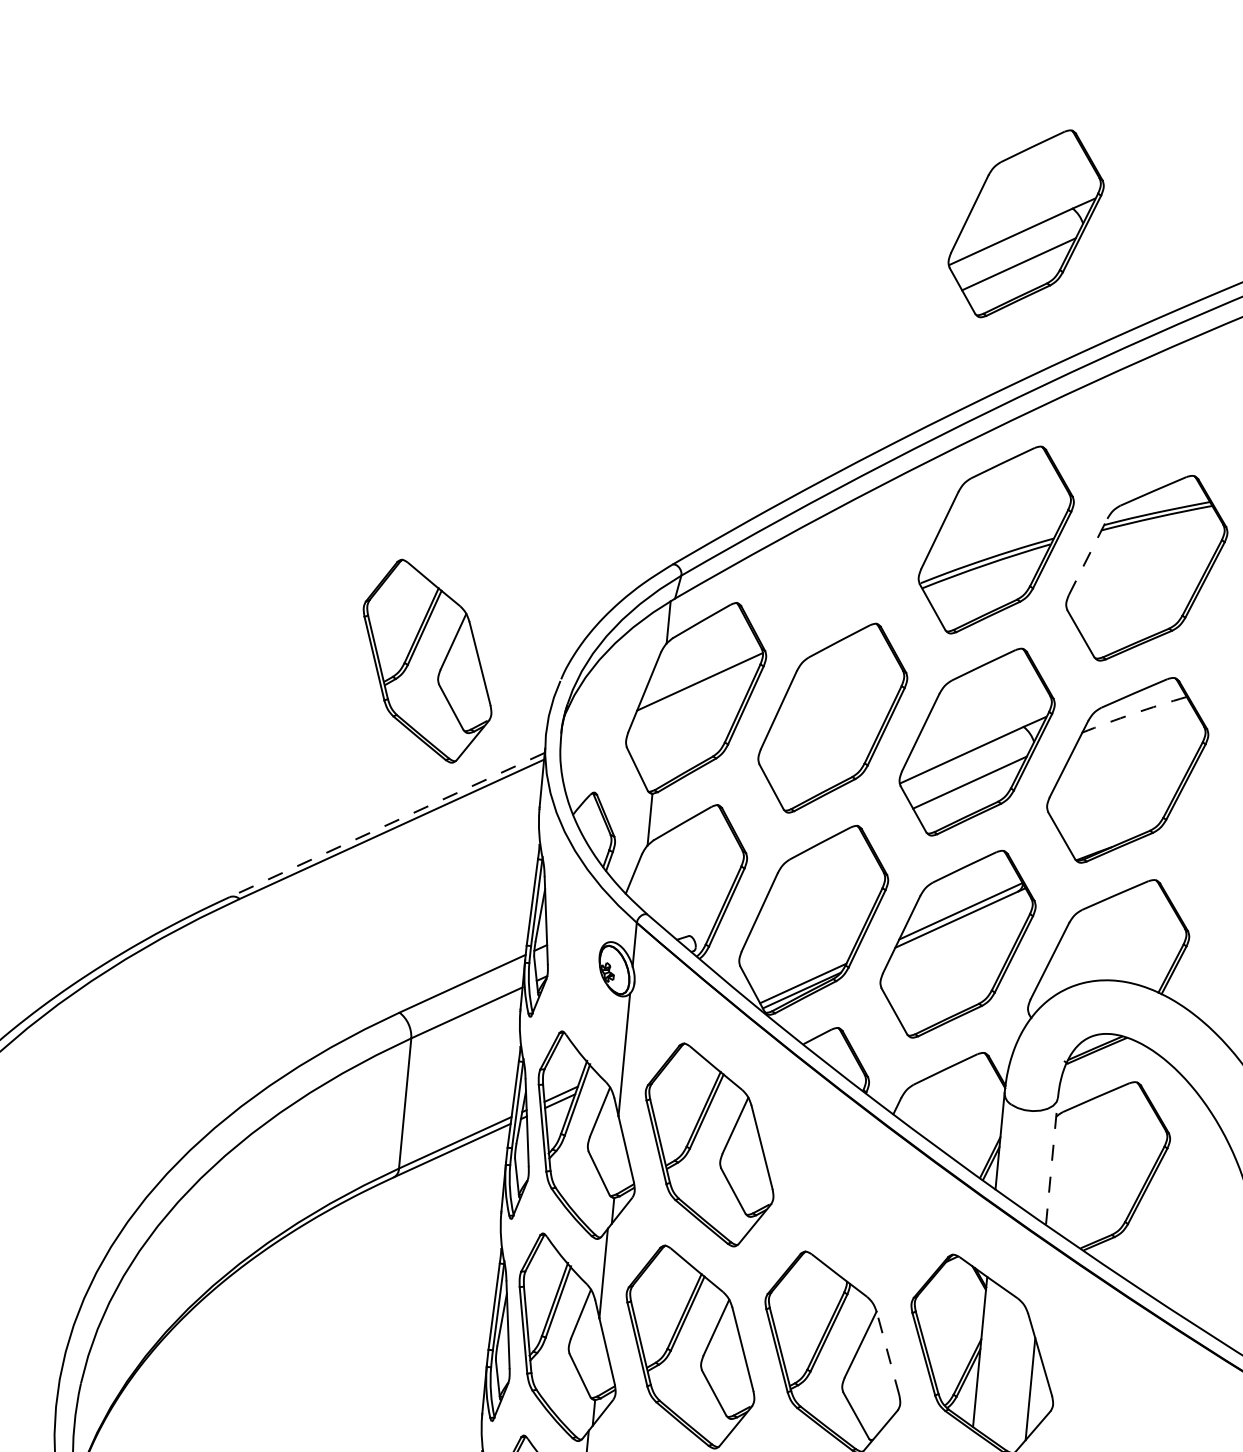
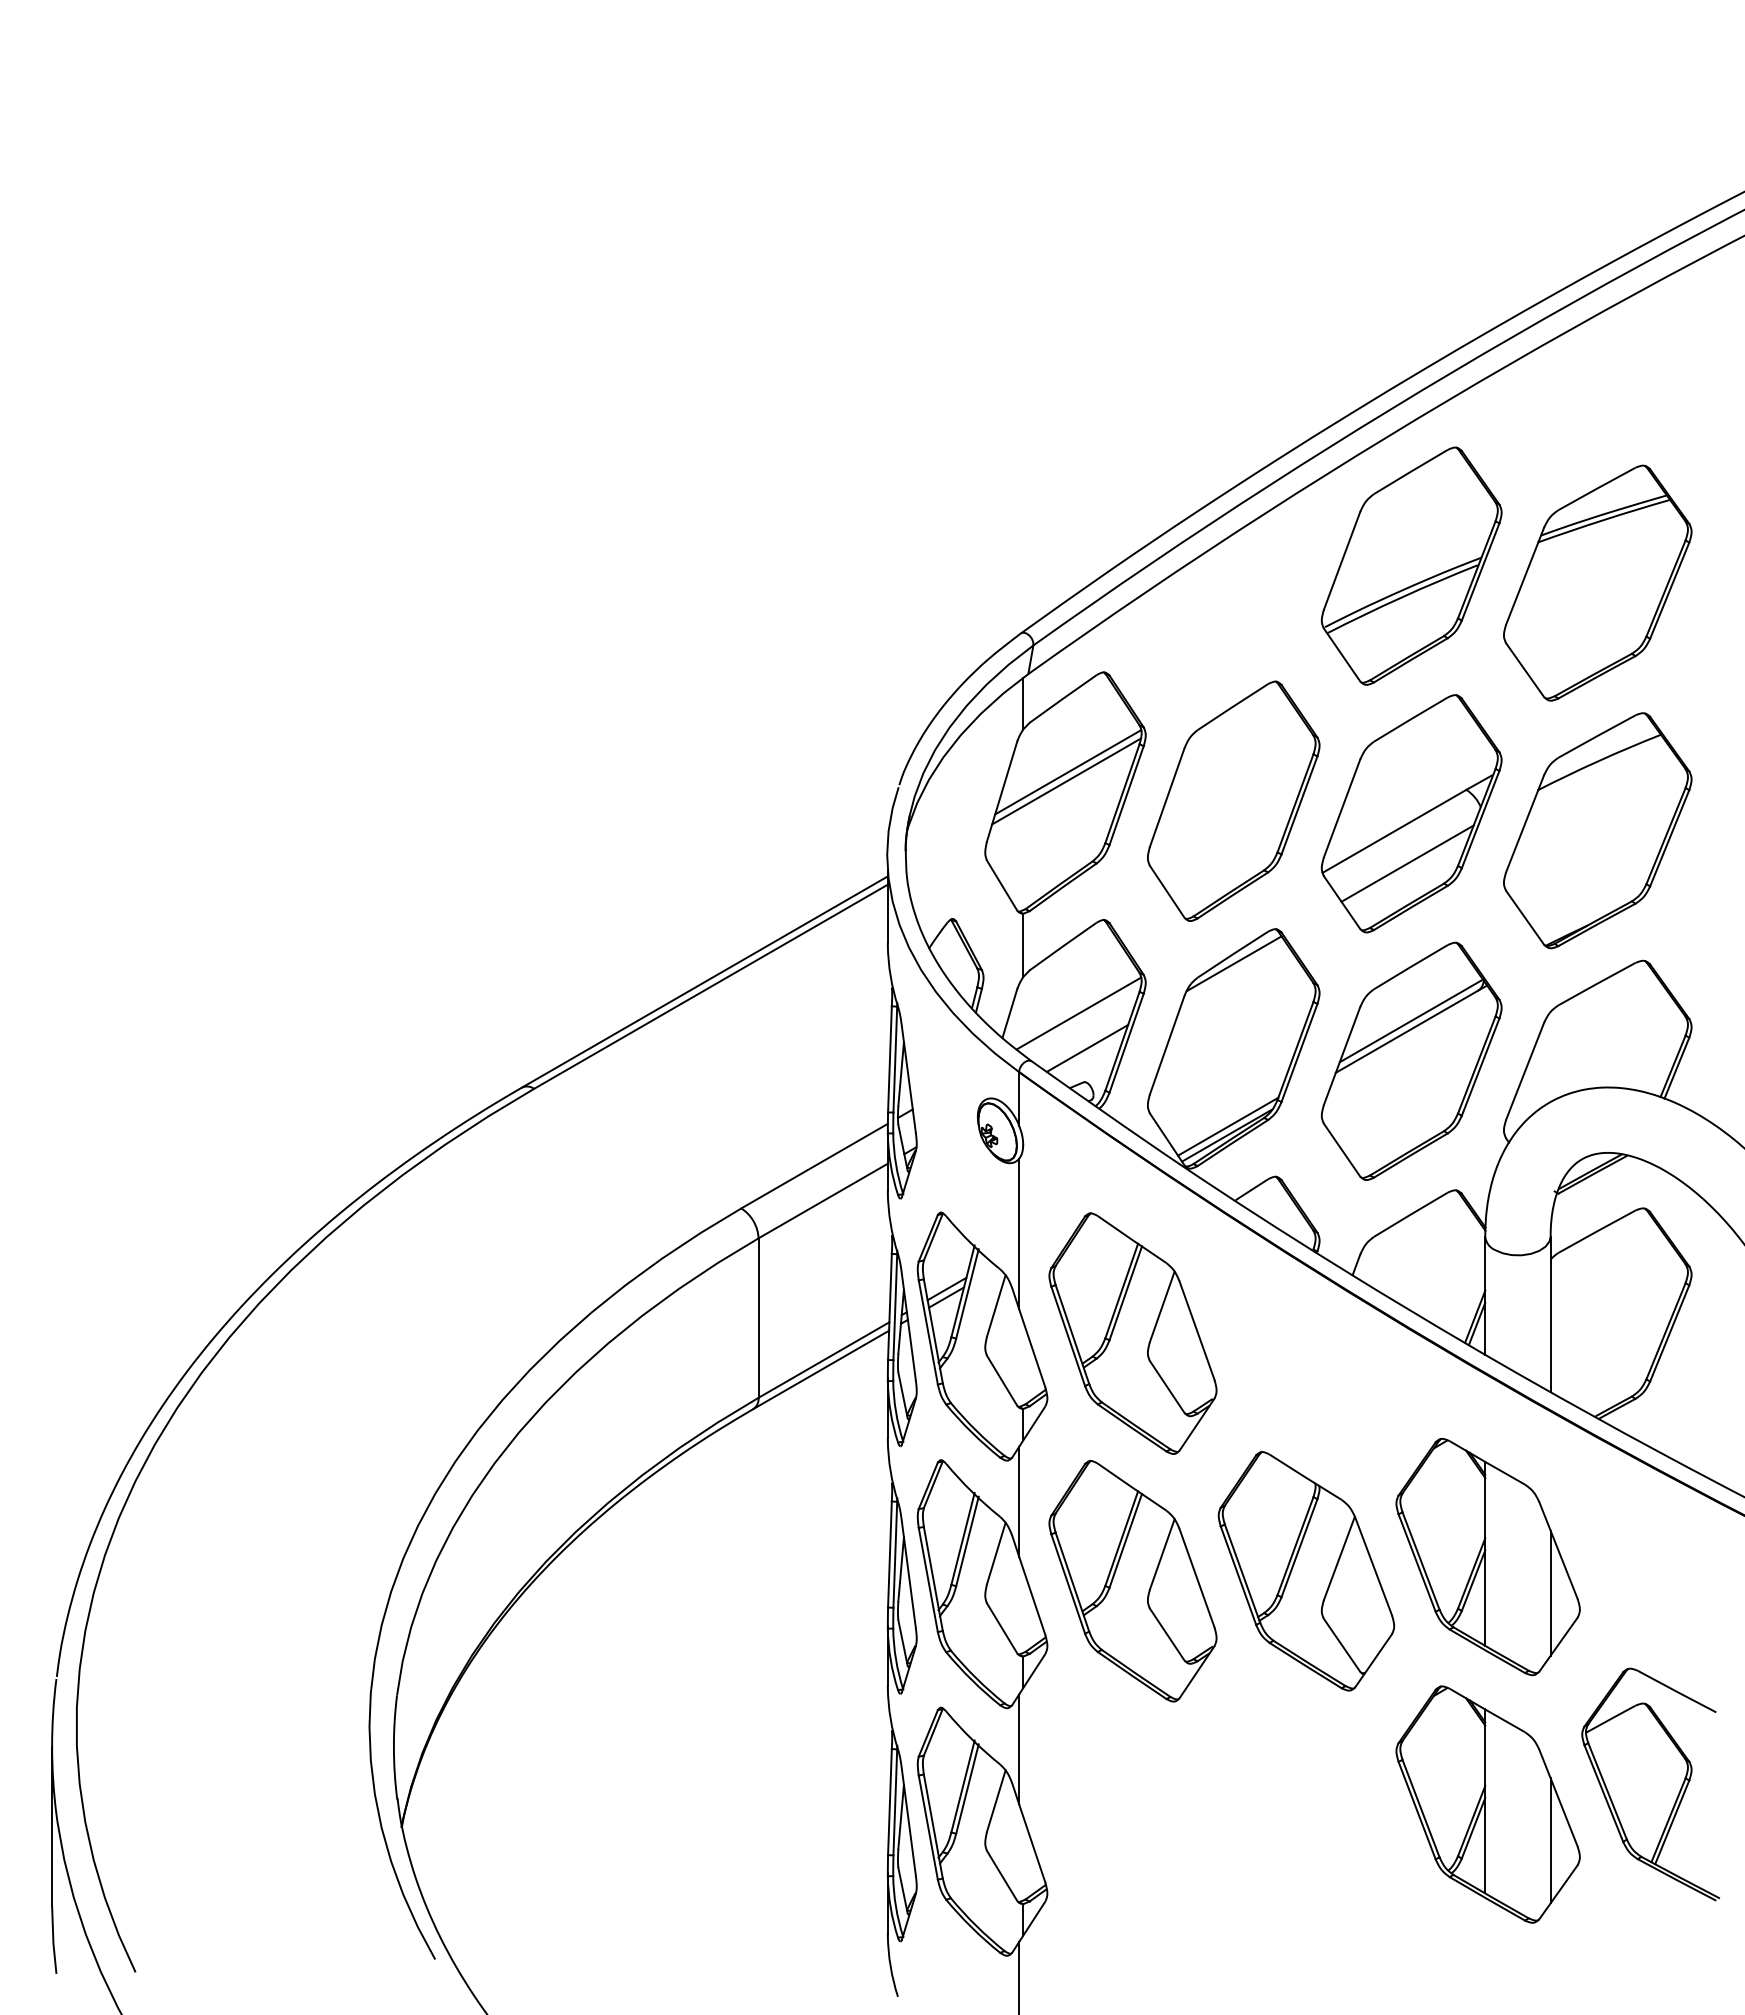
part: (1026, 223) -> (1411, 178), removed
line: (1088, 556) -> (1525, 575), dashed -> solid
part: (427, 661) -> (734, 778), removed
line: (697, 689) -> (1066, 781), added
arc: (1133, 713) -> (1598, 761), dashed -> solid
line: (386, 825) -> (704, 982), dashed -> solid
line: (820, 850) -> (1233, 963), added
line: (689, 879) -> (1078, 1013), added
line: (694, 907) -> (1087, 1047), added
line: (1051, 1160) -> (1550, 1313), dashed -> solid
line: (887, 1353) -> (1373, 1566), dashed -> solid

